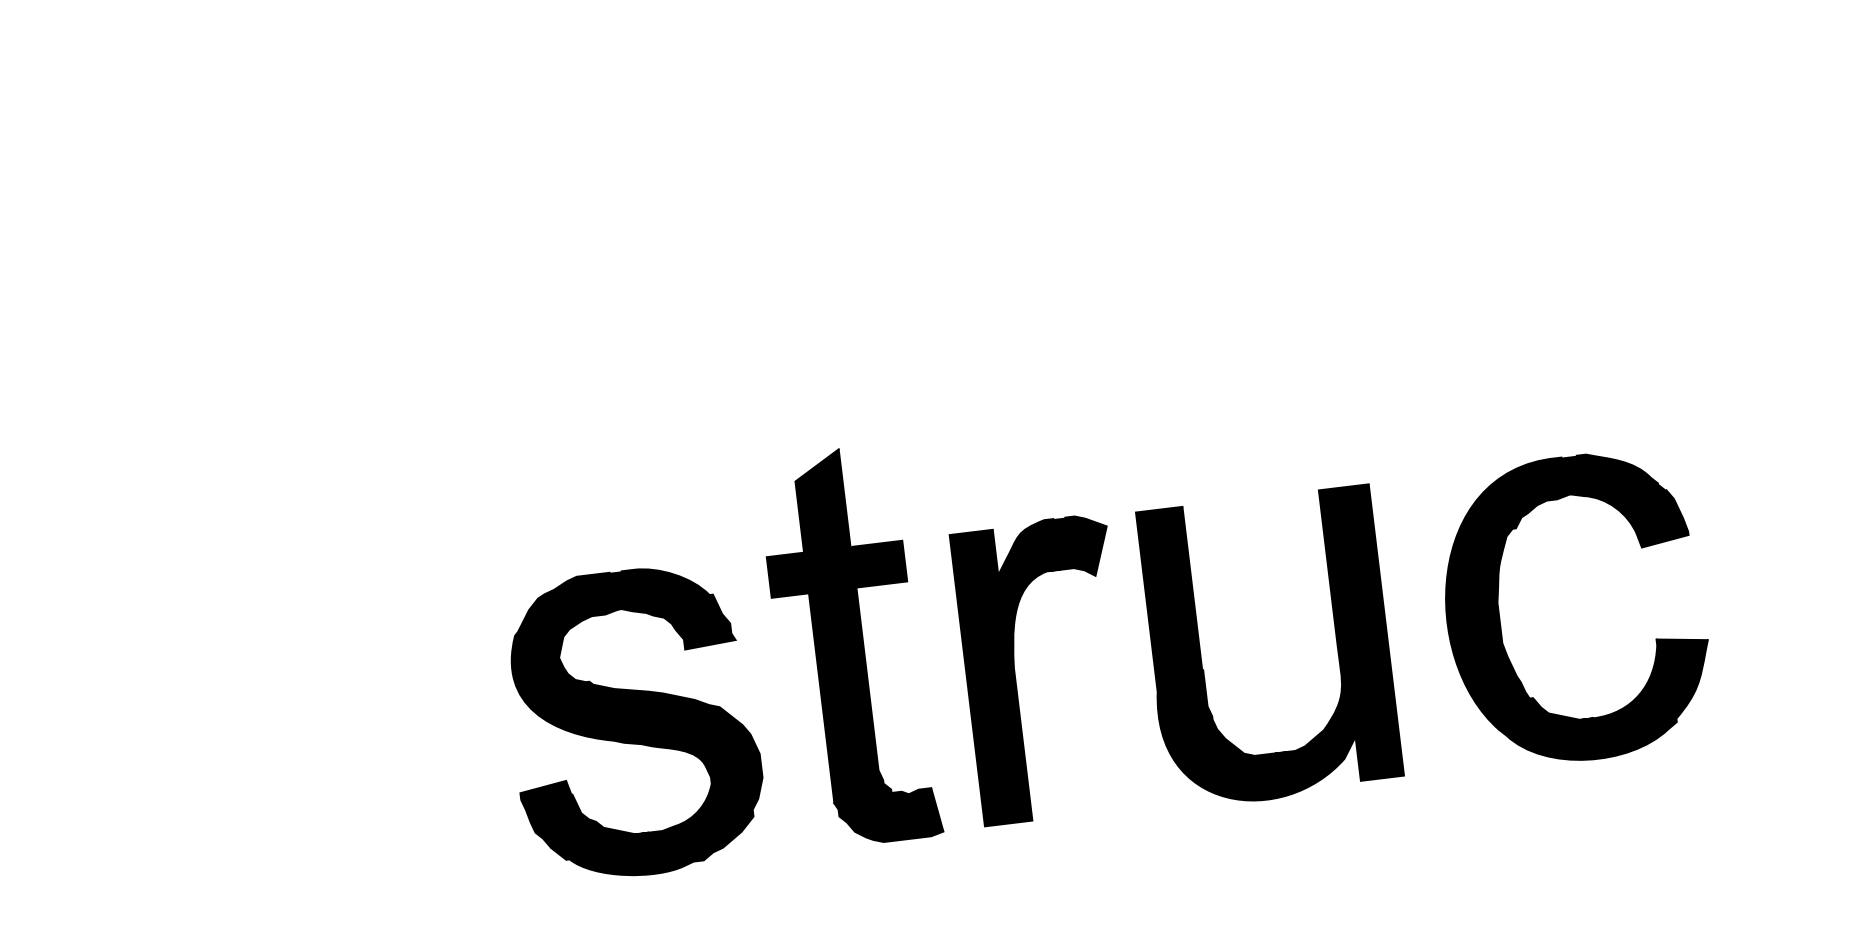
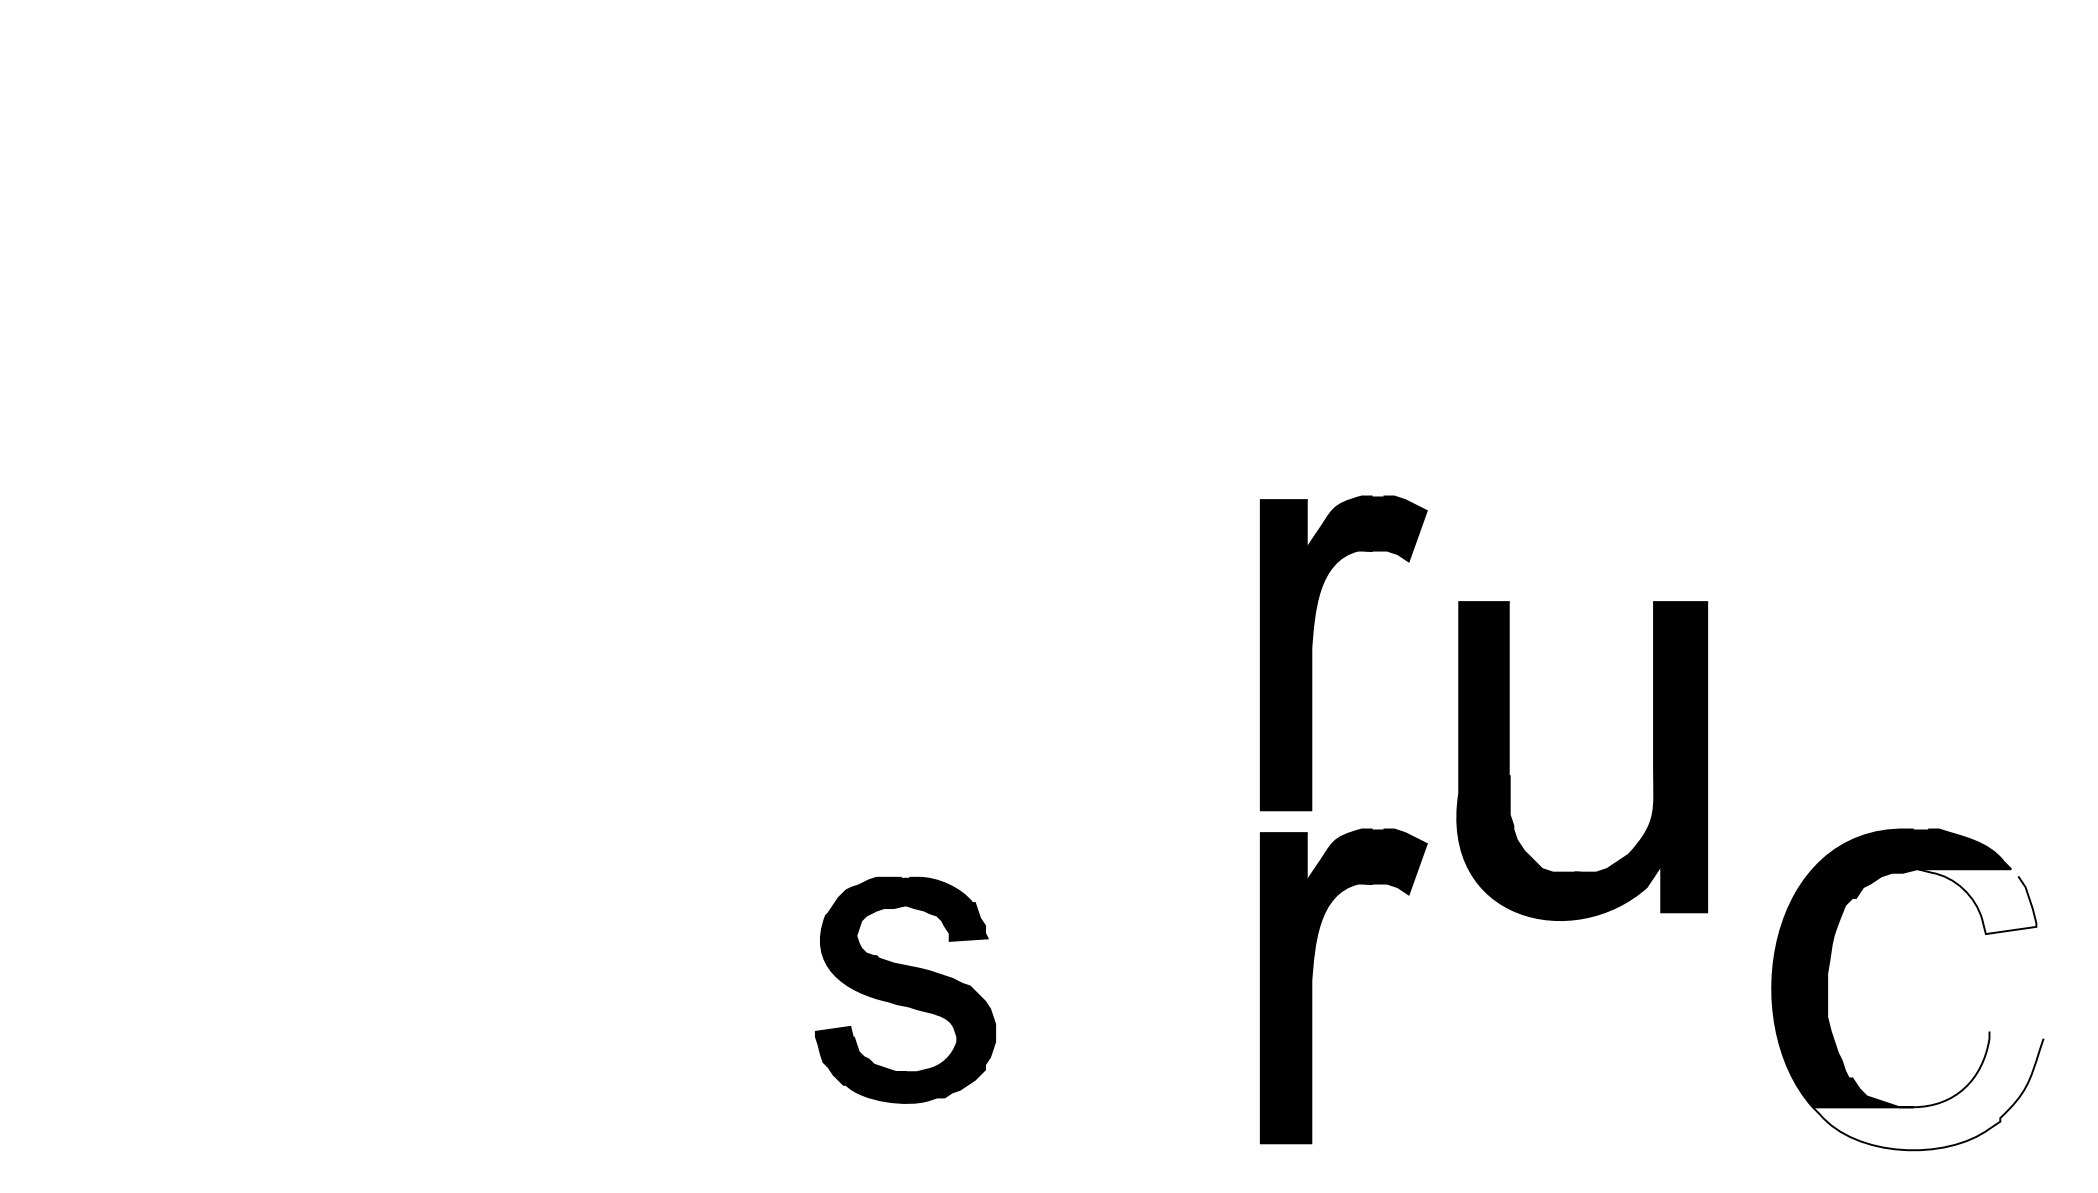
part: (977, 360) -> (1312, 653), added
fill: (1629, 517) -> (1976, 901), removed
part: (1336, 639) -> (1653, 760), moved
part: (849, 646) -> (1141, 937), removed
fill: (1604, 701) -> (1927, 1090), removed
part: (633, 723) -> (905, 990), size x0.7

